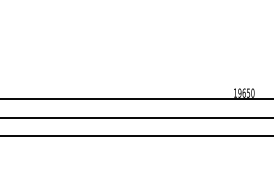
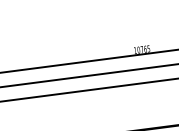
text: (246, 92) -> (143, 49), 19650 -> 10765

